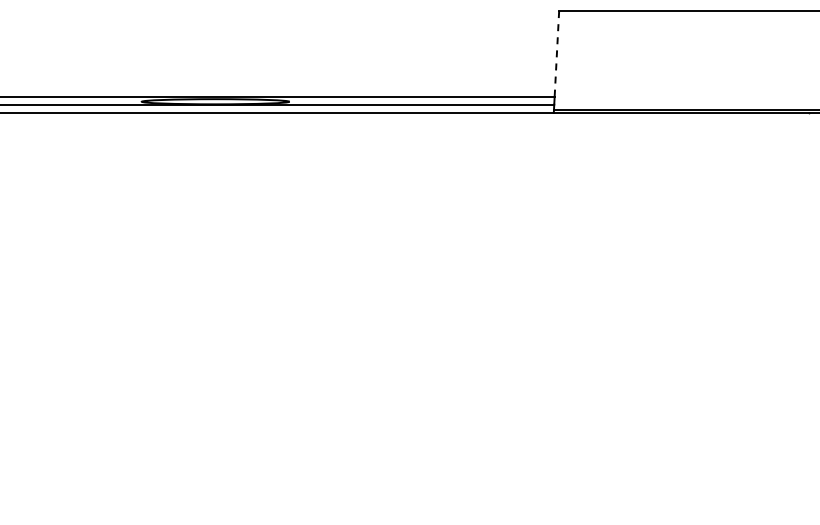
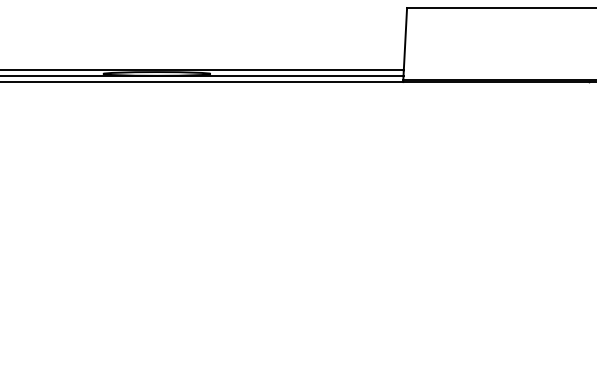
line: (556, 54) -> (405, 39), dashed -> solid

